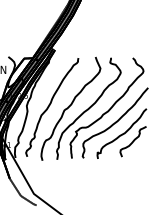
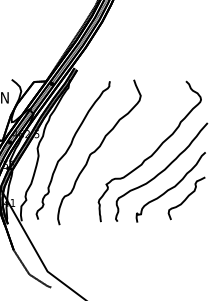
part: (88, 108) -> (124, 151), removed

